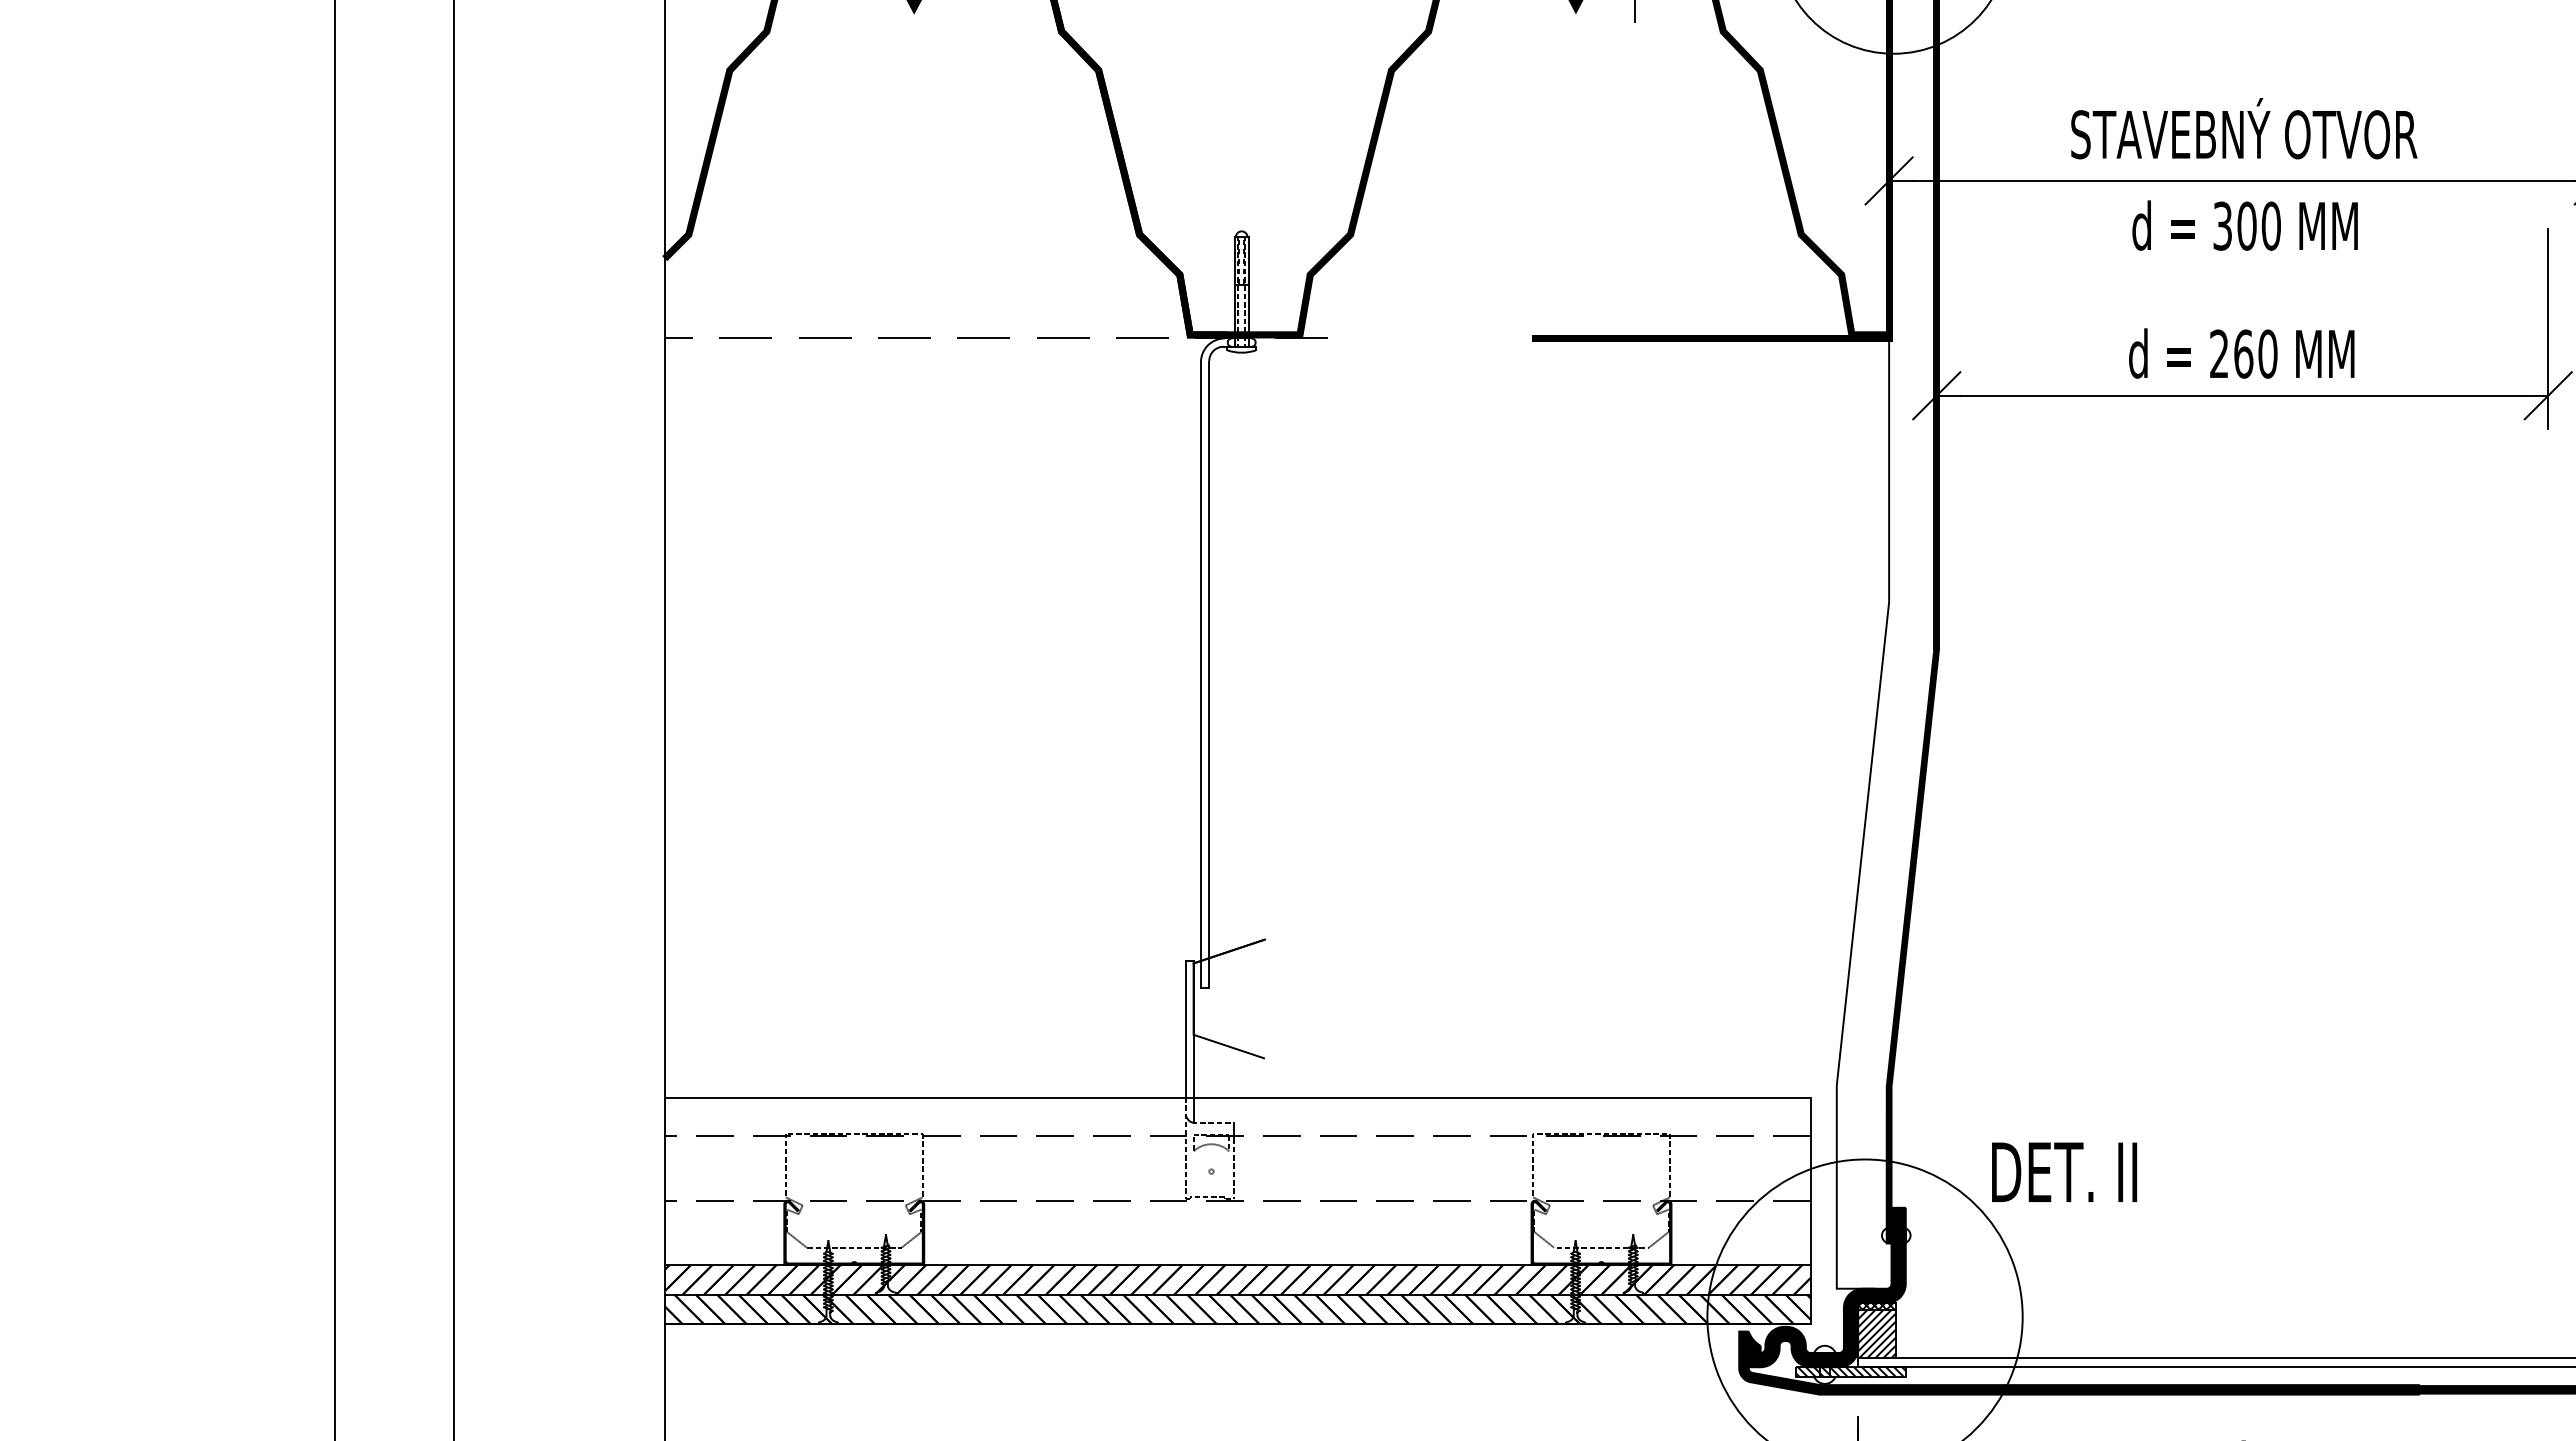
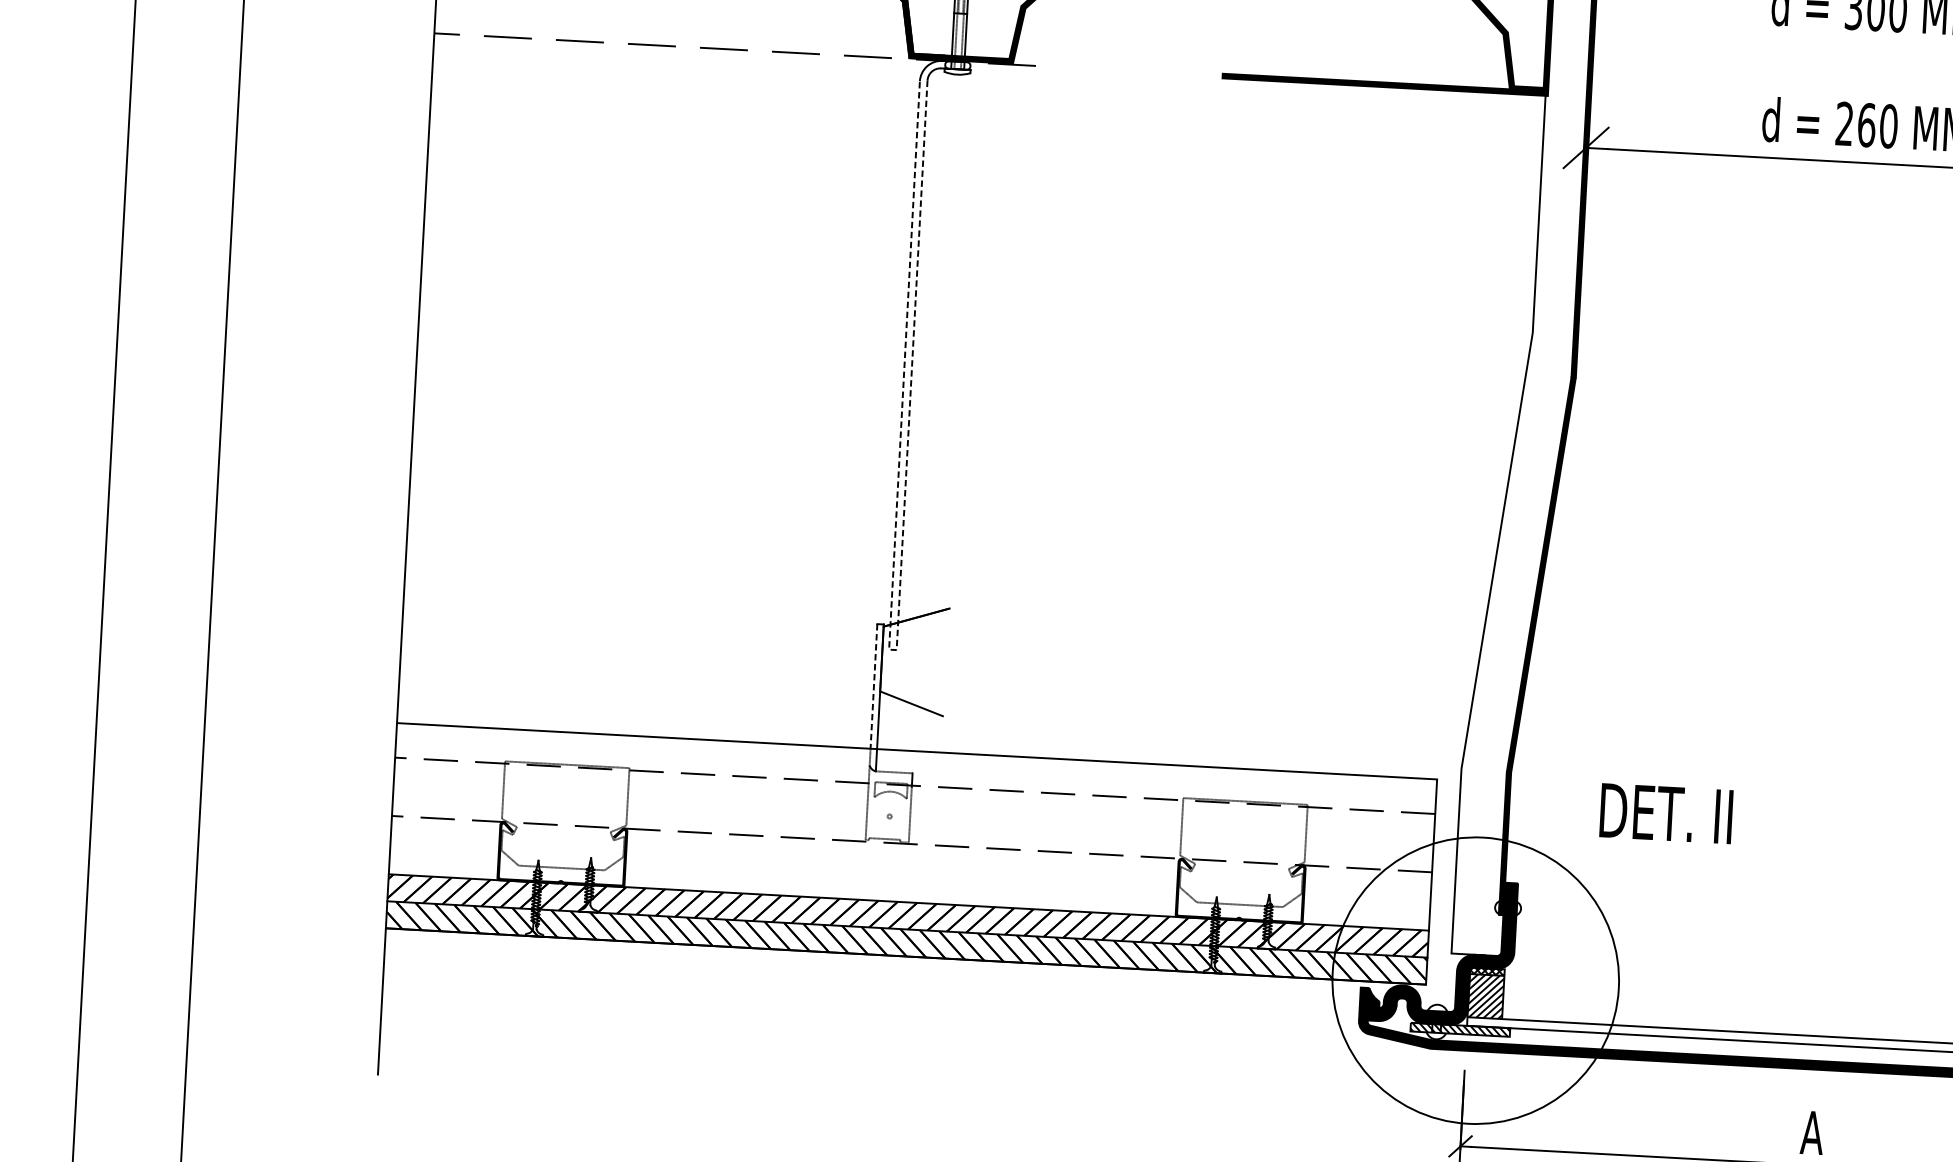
line: (1205, 988) -> (893, 649), solid -> dashed
line: (1186, 1029) -> (873, 686), solid -> dashed
text: (2064, 1171) -> (1666, 812), moved

